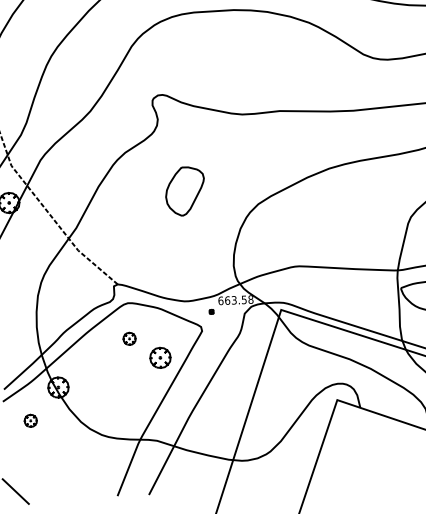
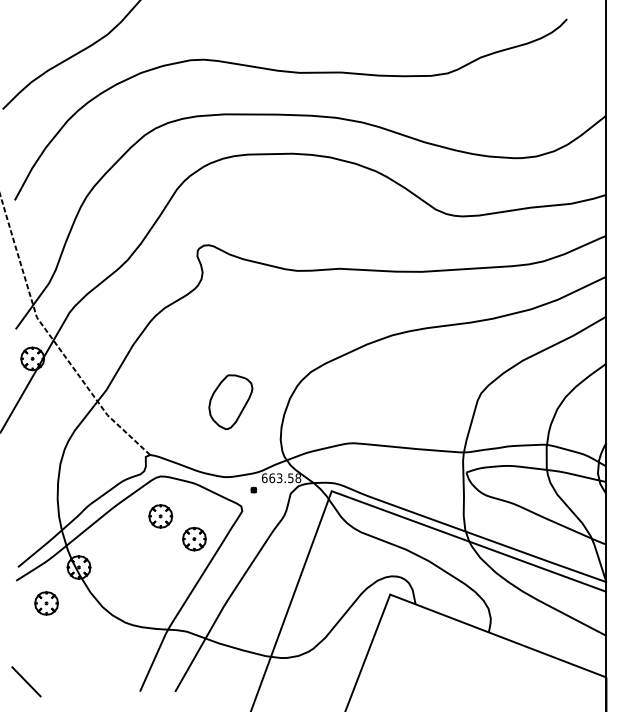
part: (184, 190) -> (230, 401), moved
part: (129, 338) -> (160, 516), size x1.67
part: (30, 420) -> (46, 603), size x1.67

